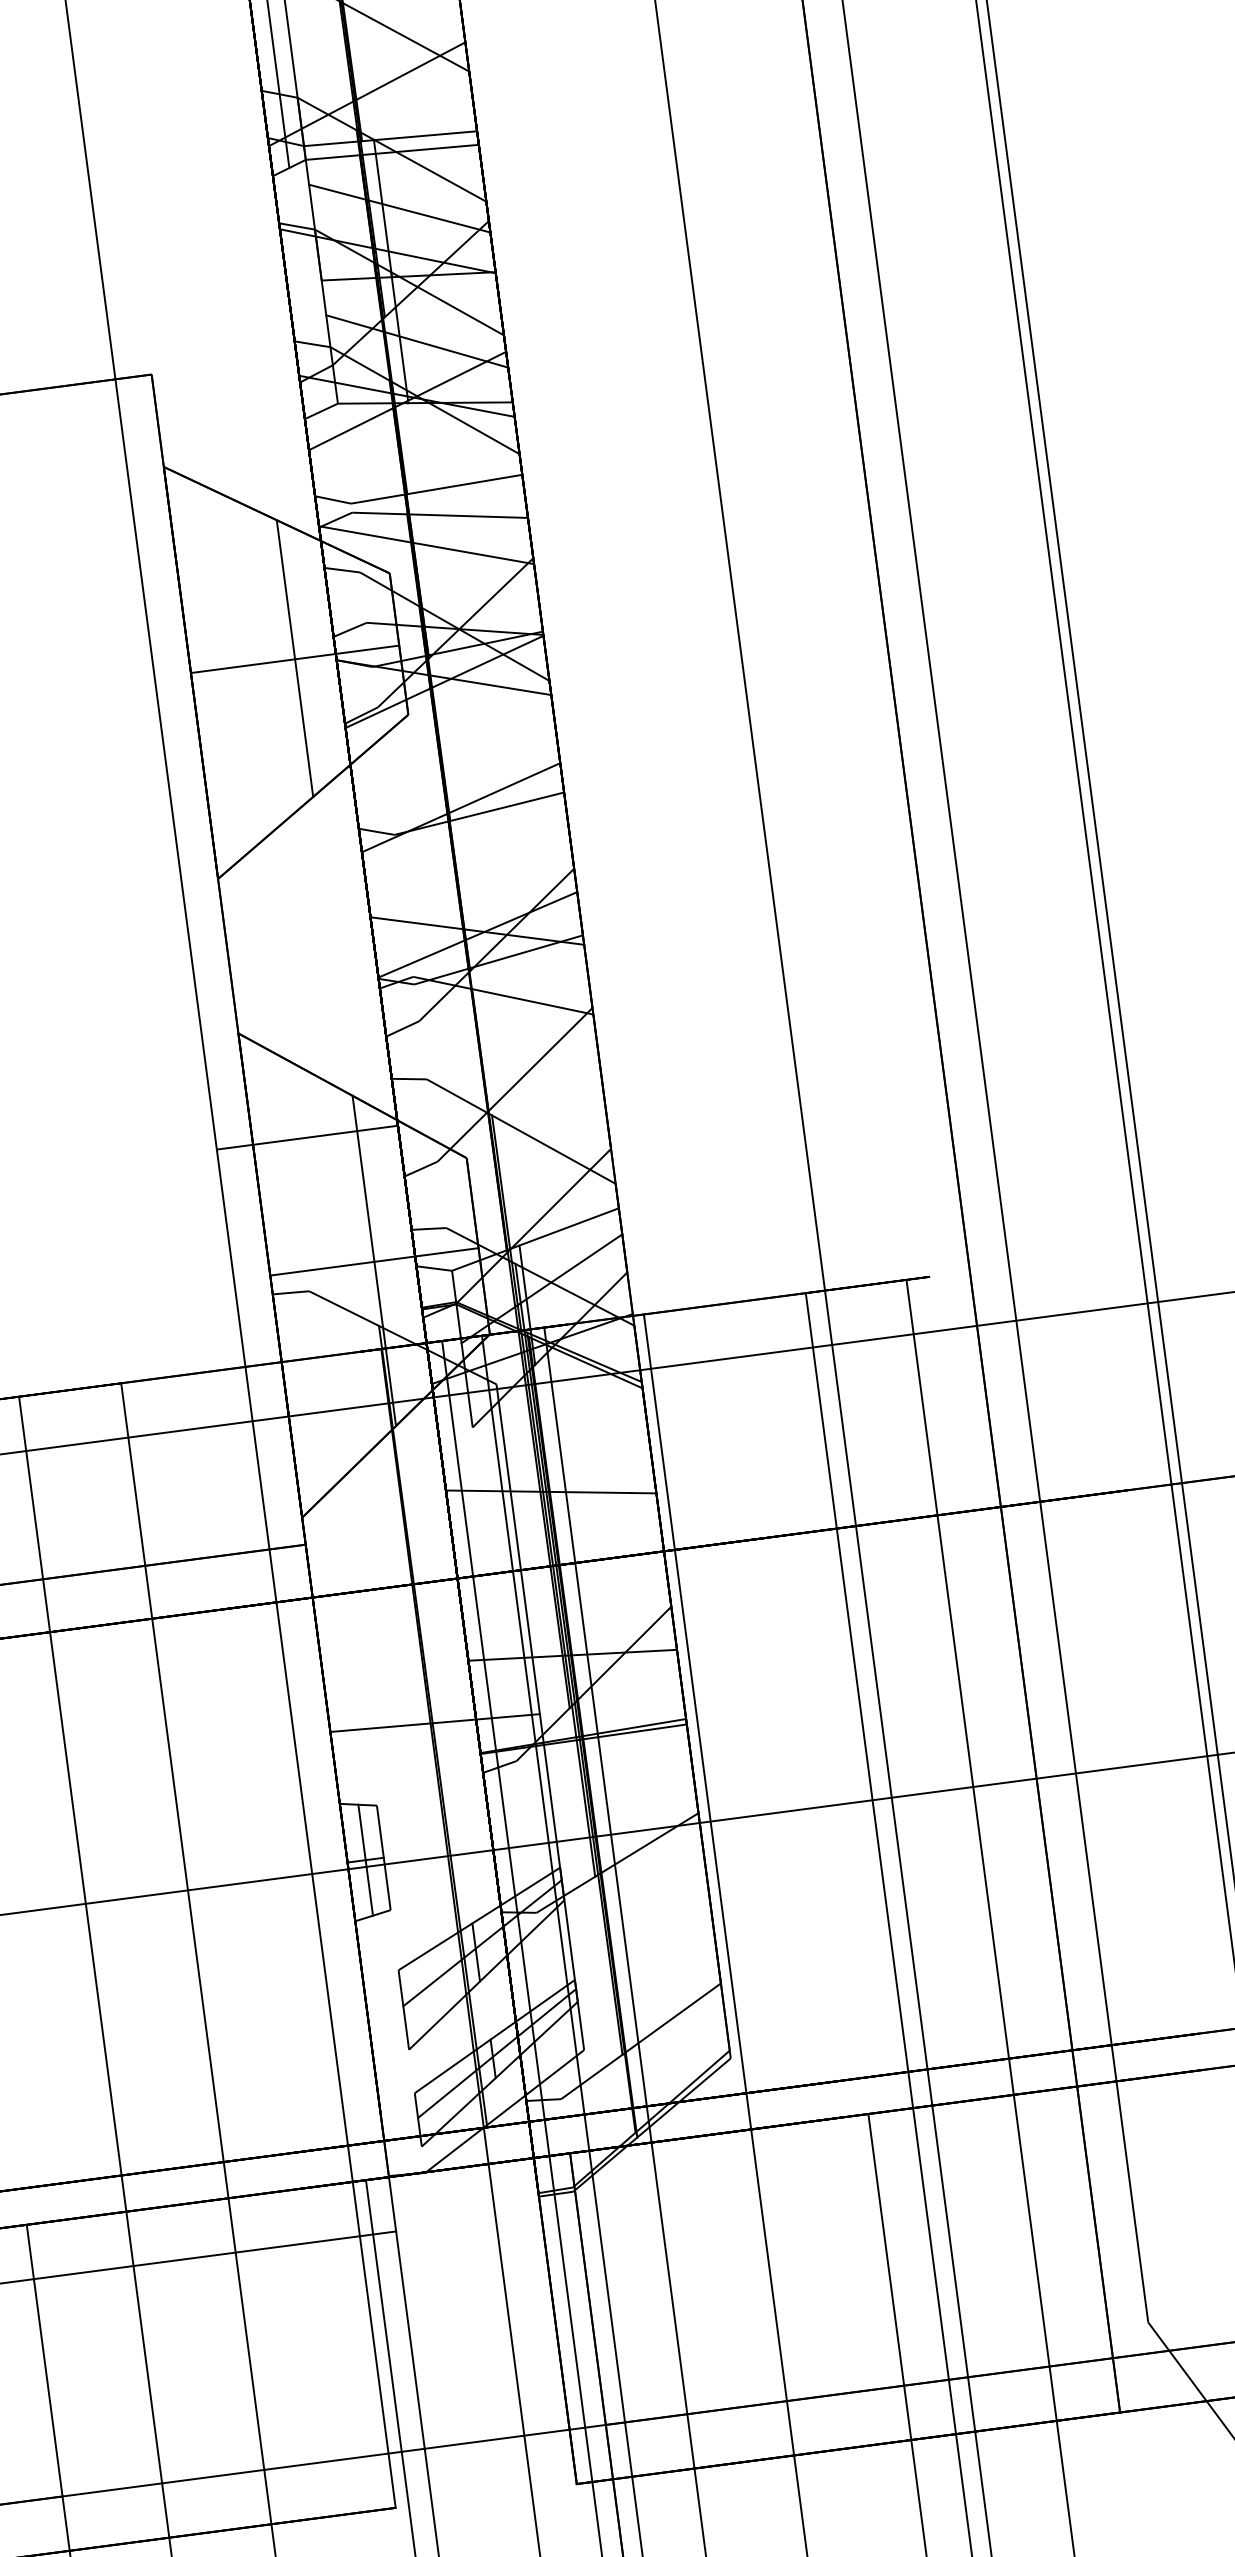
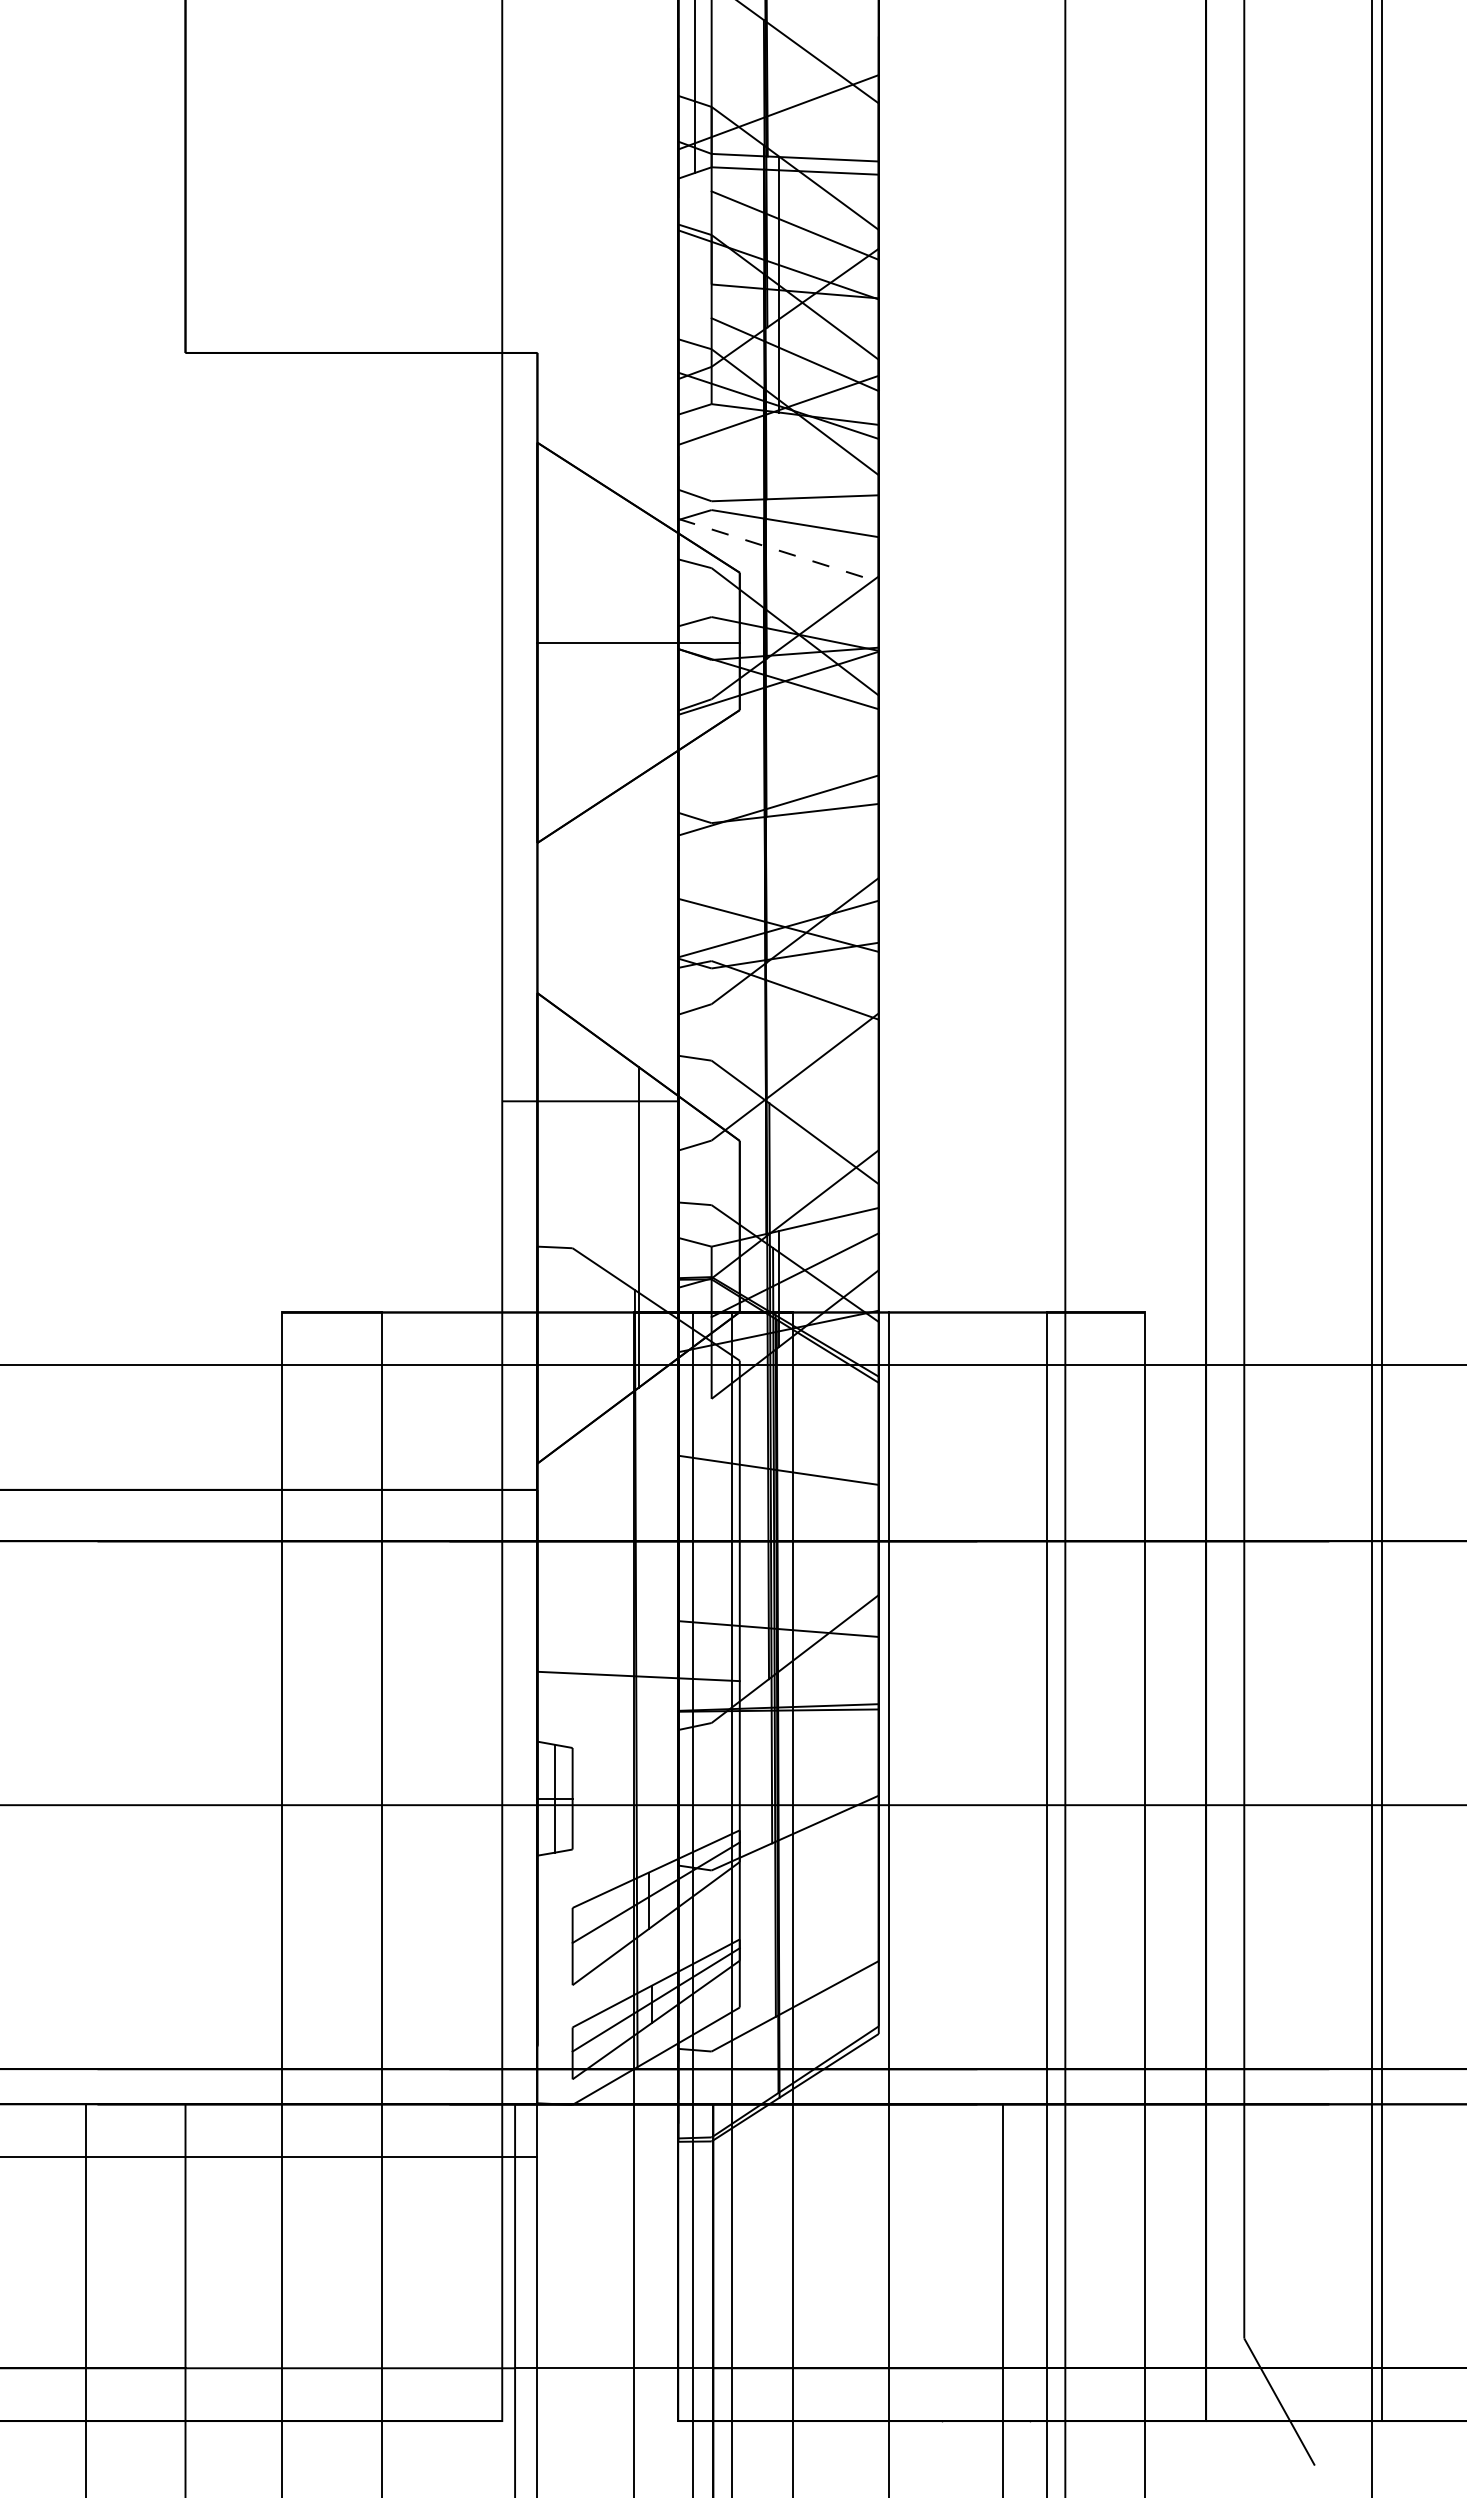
line: (426, 545) -> (778, 550), solid -> dashed
line: (294, 657) -> (638, 641), removed
line: (374, 1262) -> (638, 1228), removed

